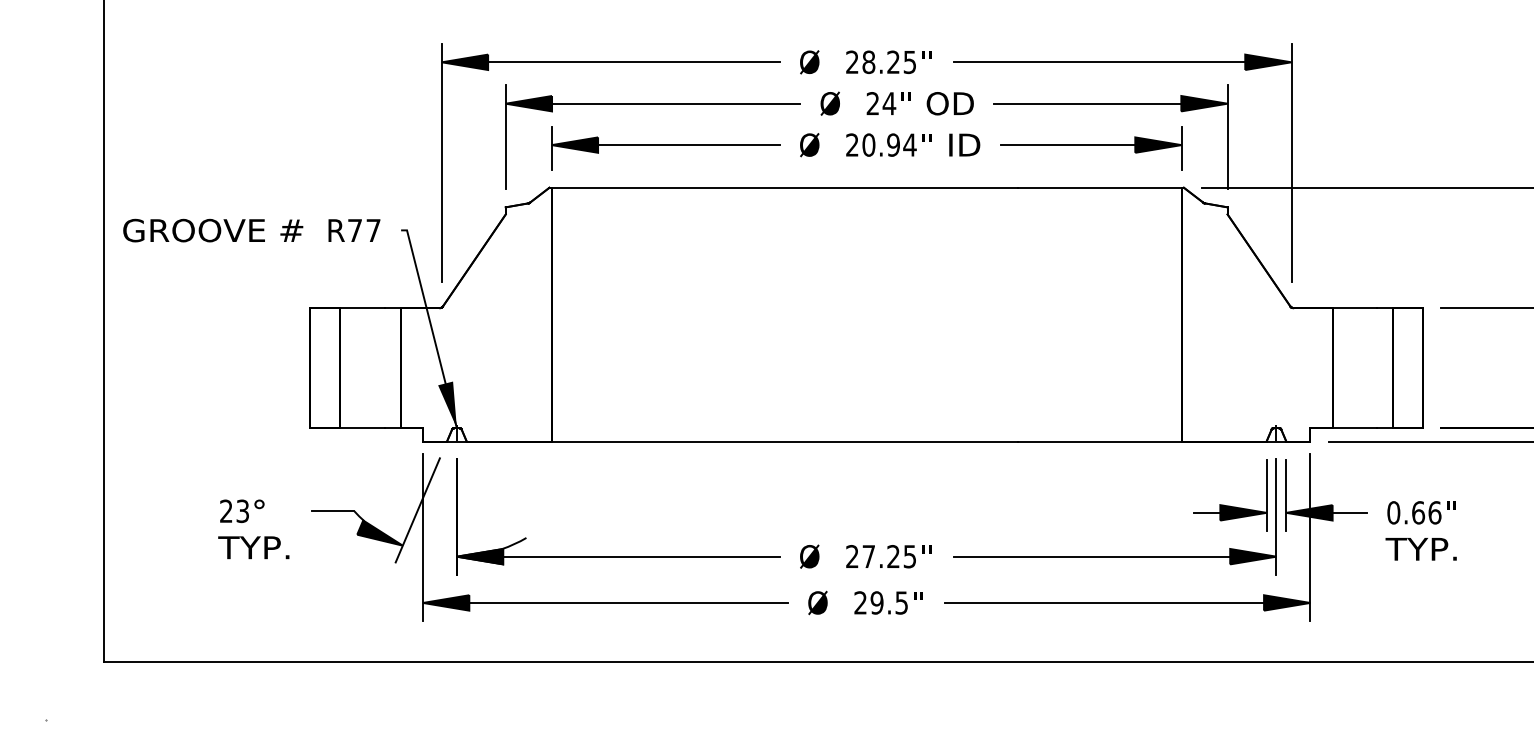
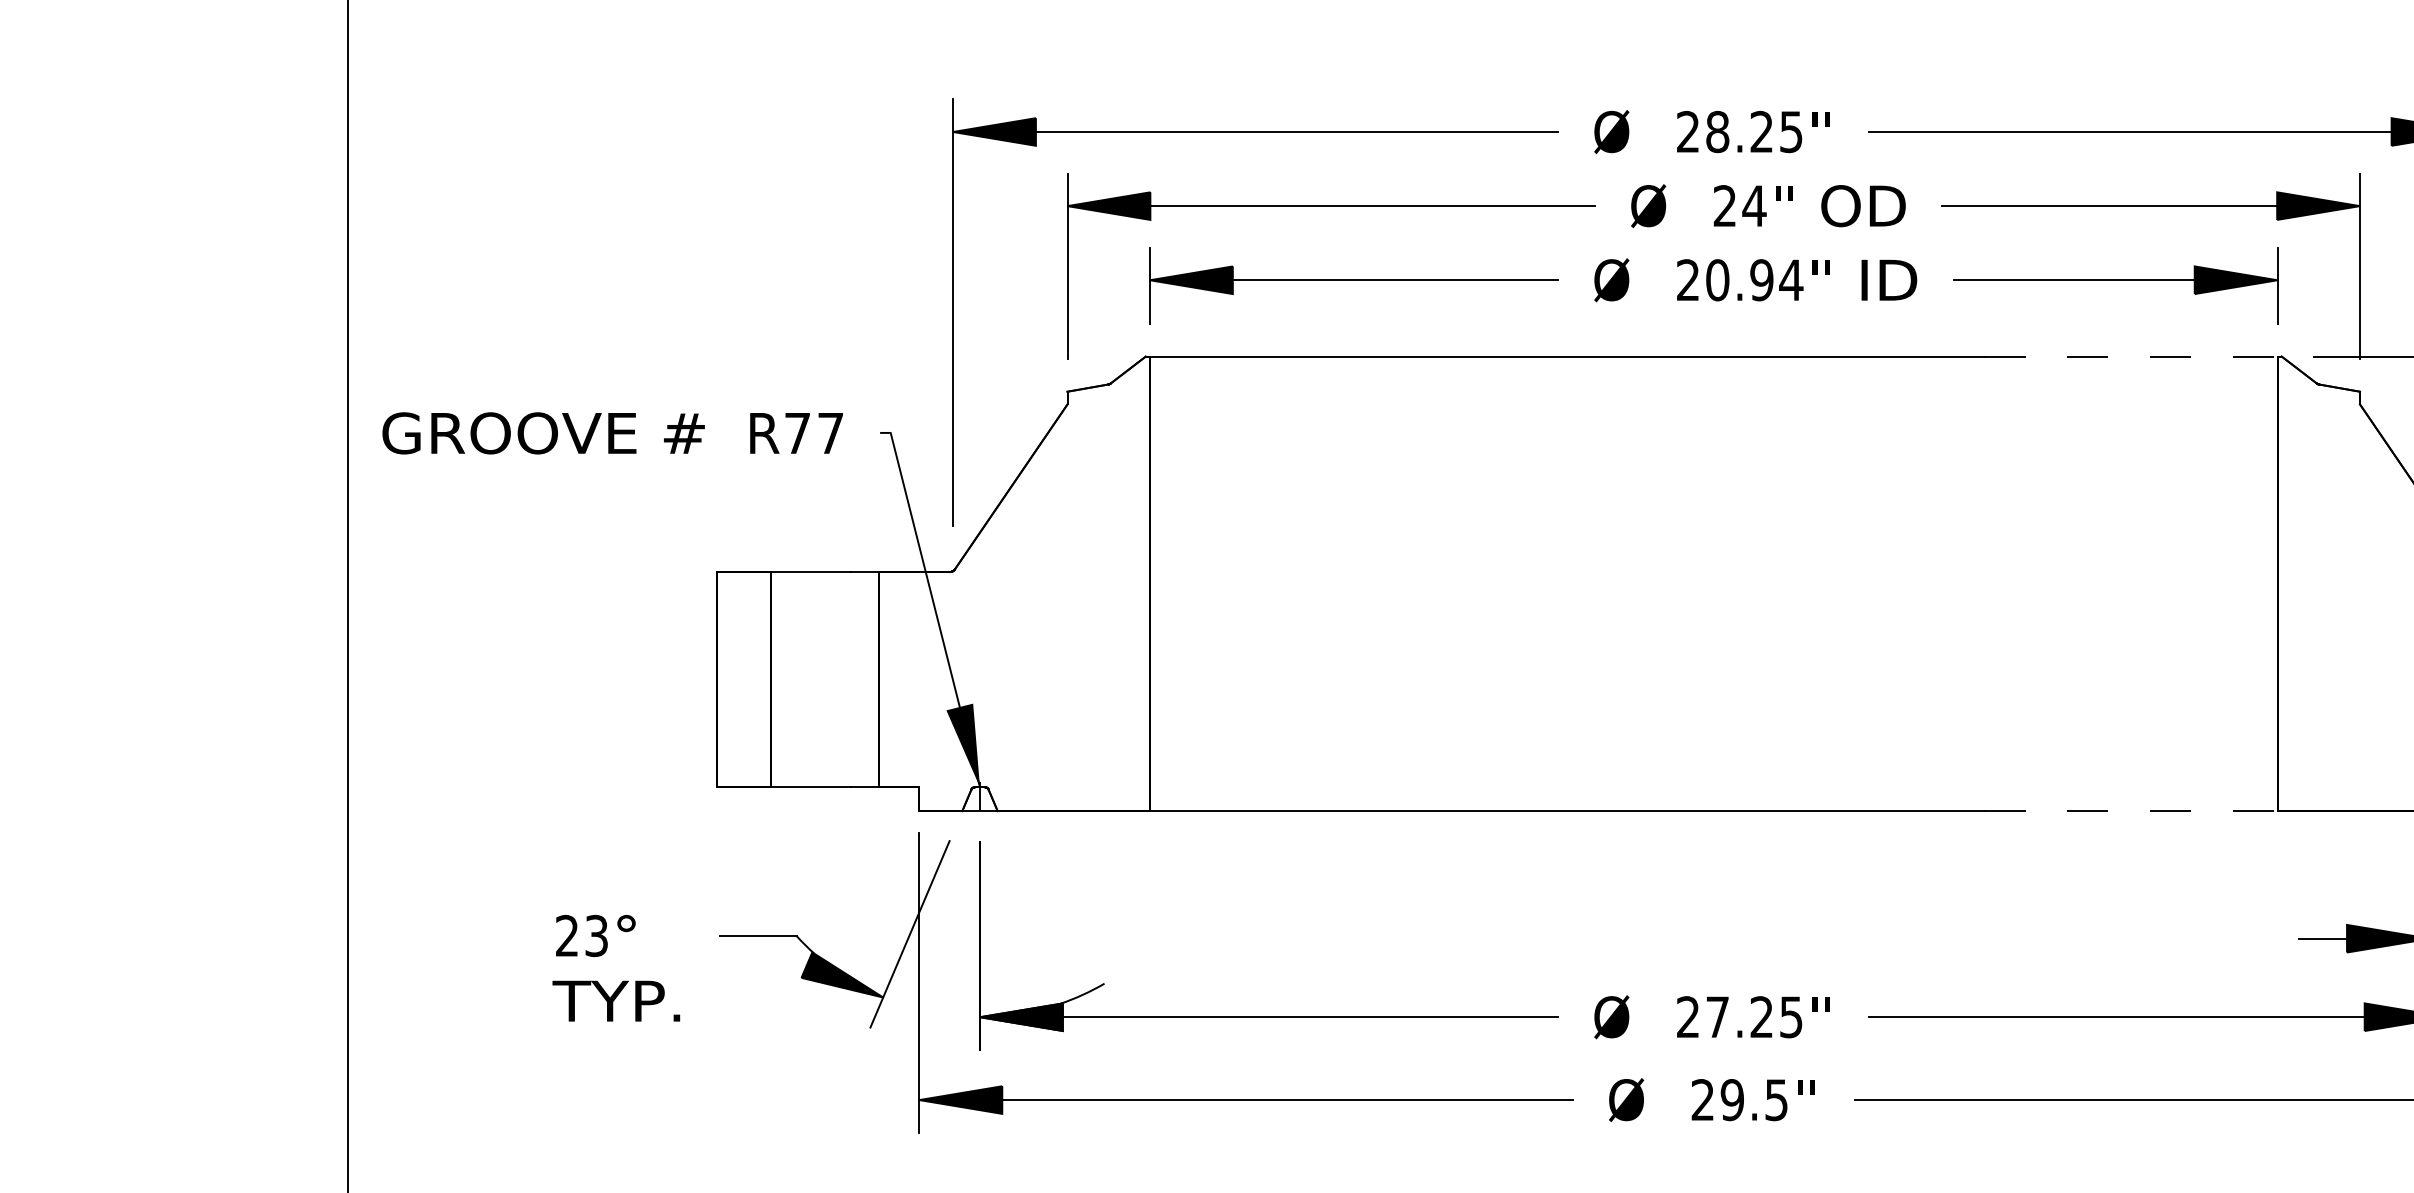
line: (1099, 187) -> (2130, 356), solid -> dashed
line: (1099, 441) -> (2130, 810), solid -> dashed

